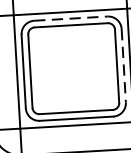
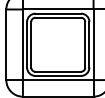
line: (71, 18) -> (58, 13), dashed -> solid
line: (123, 65) -> (89, 44), dashed -> solid

